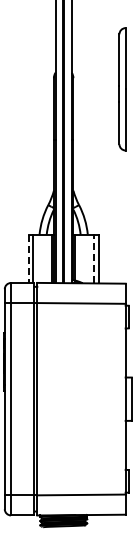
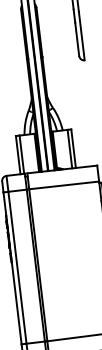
line: (94, 258) -> (70, 148), dashed -> solid
line: (28, 259) -> (18, 155), dashed -> solid

